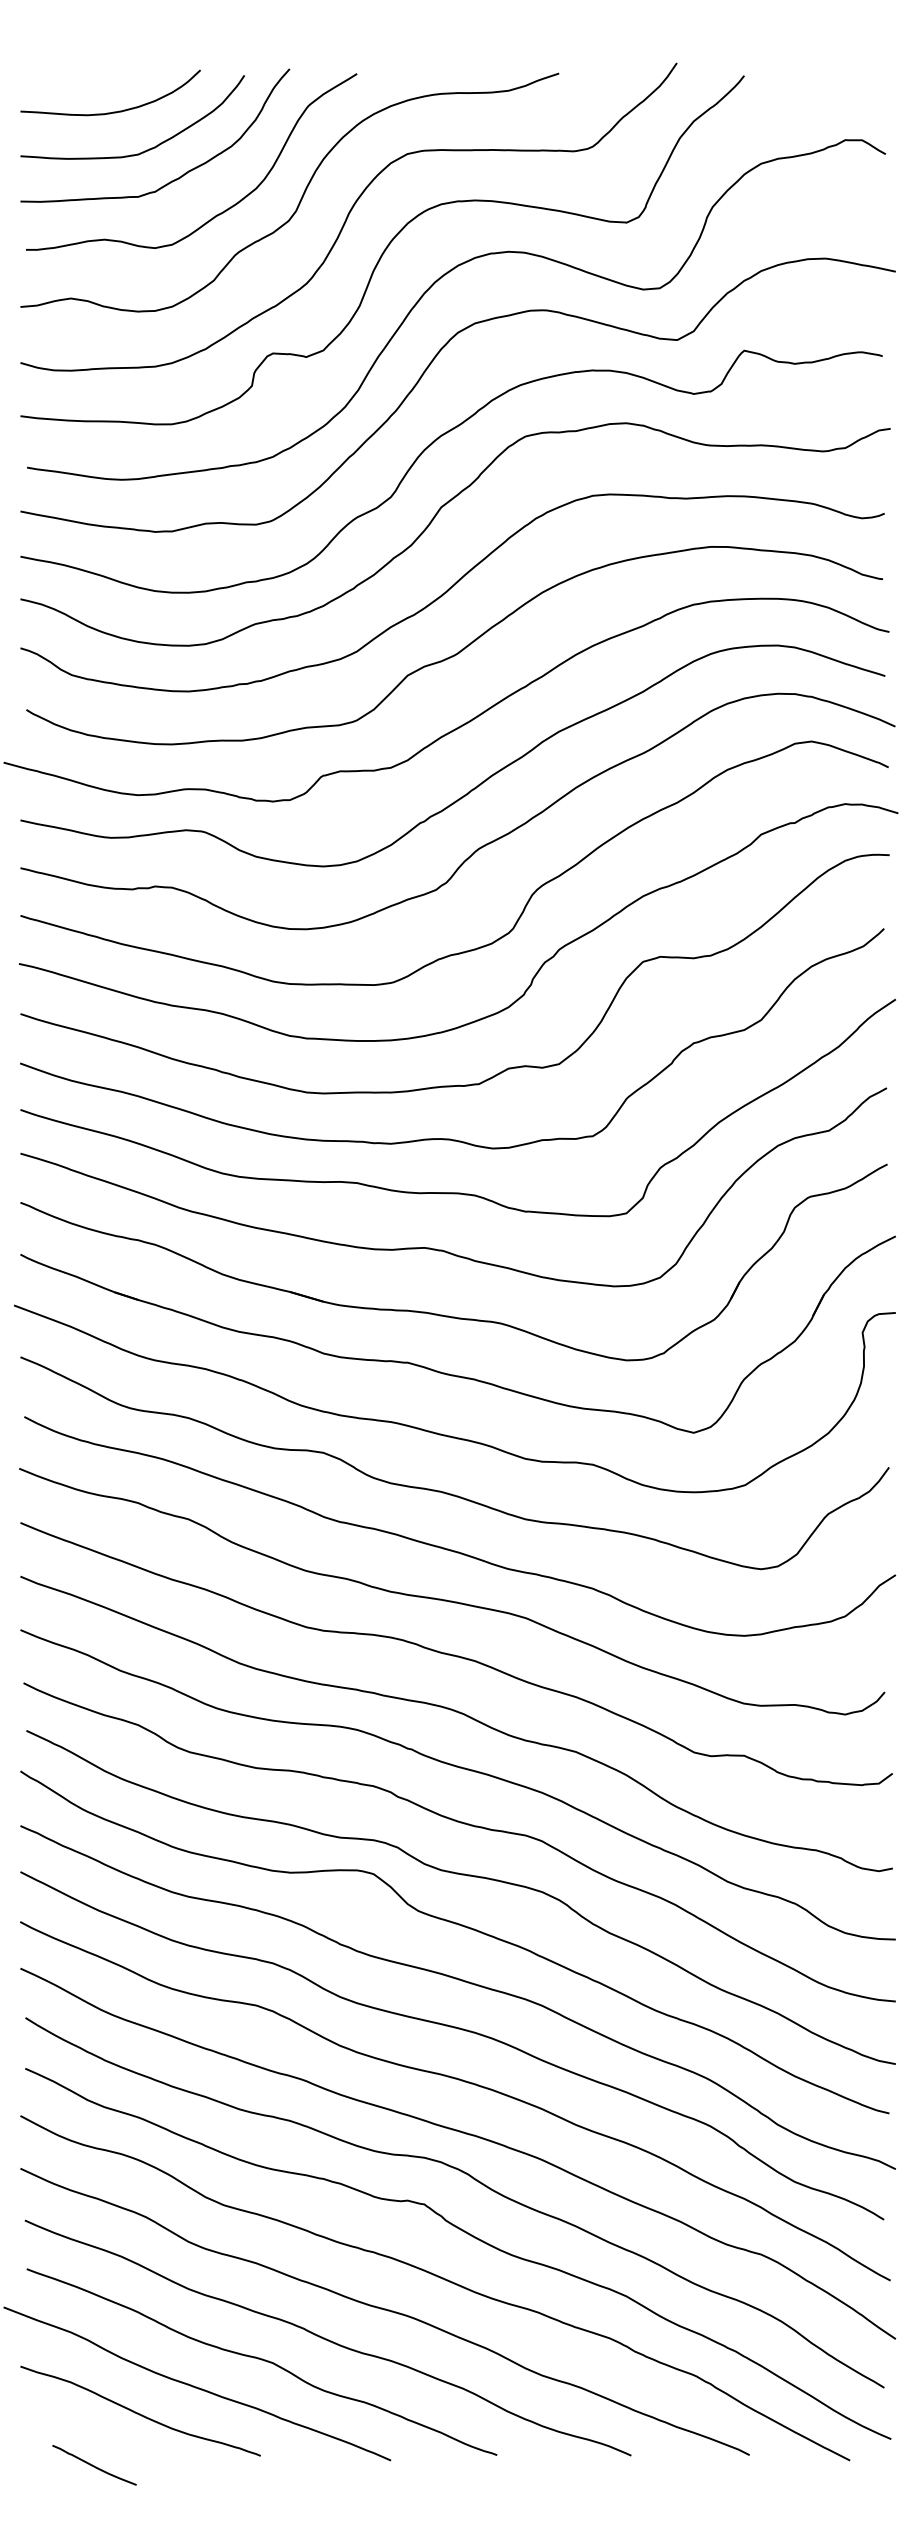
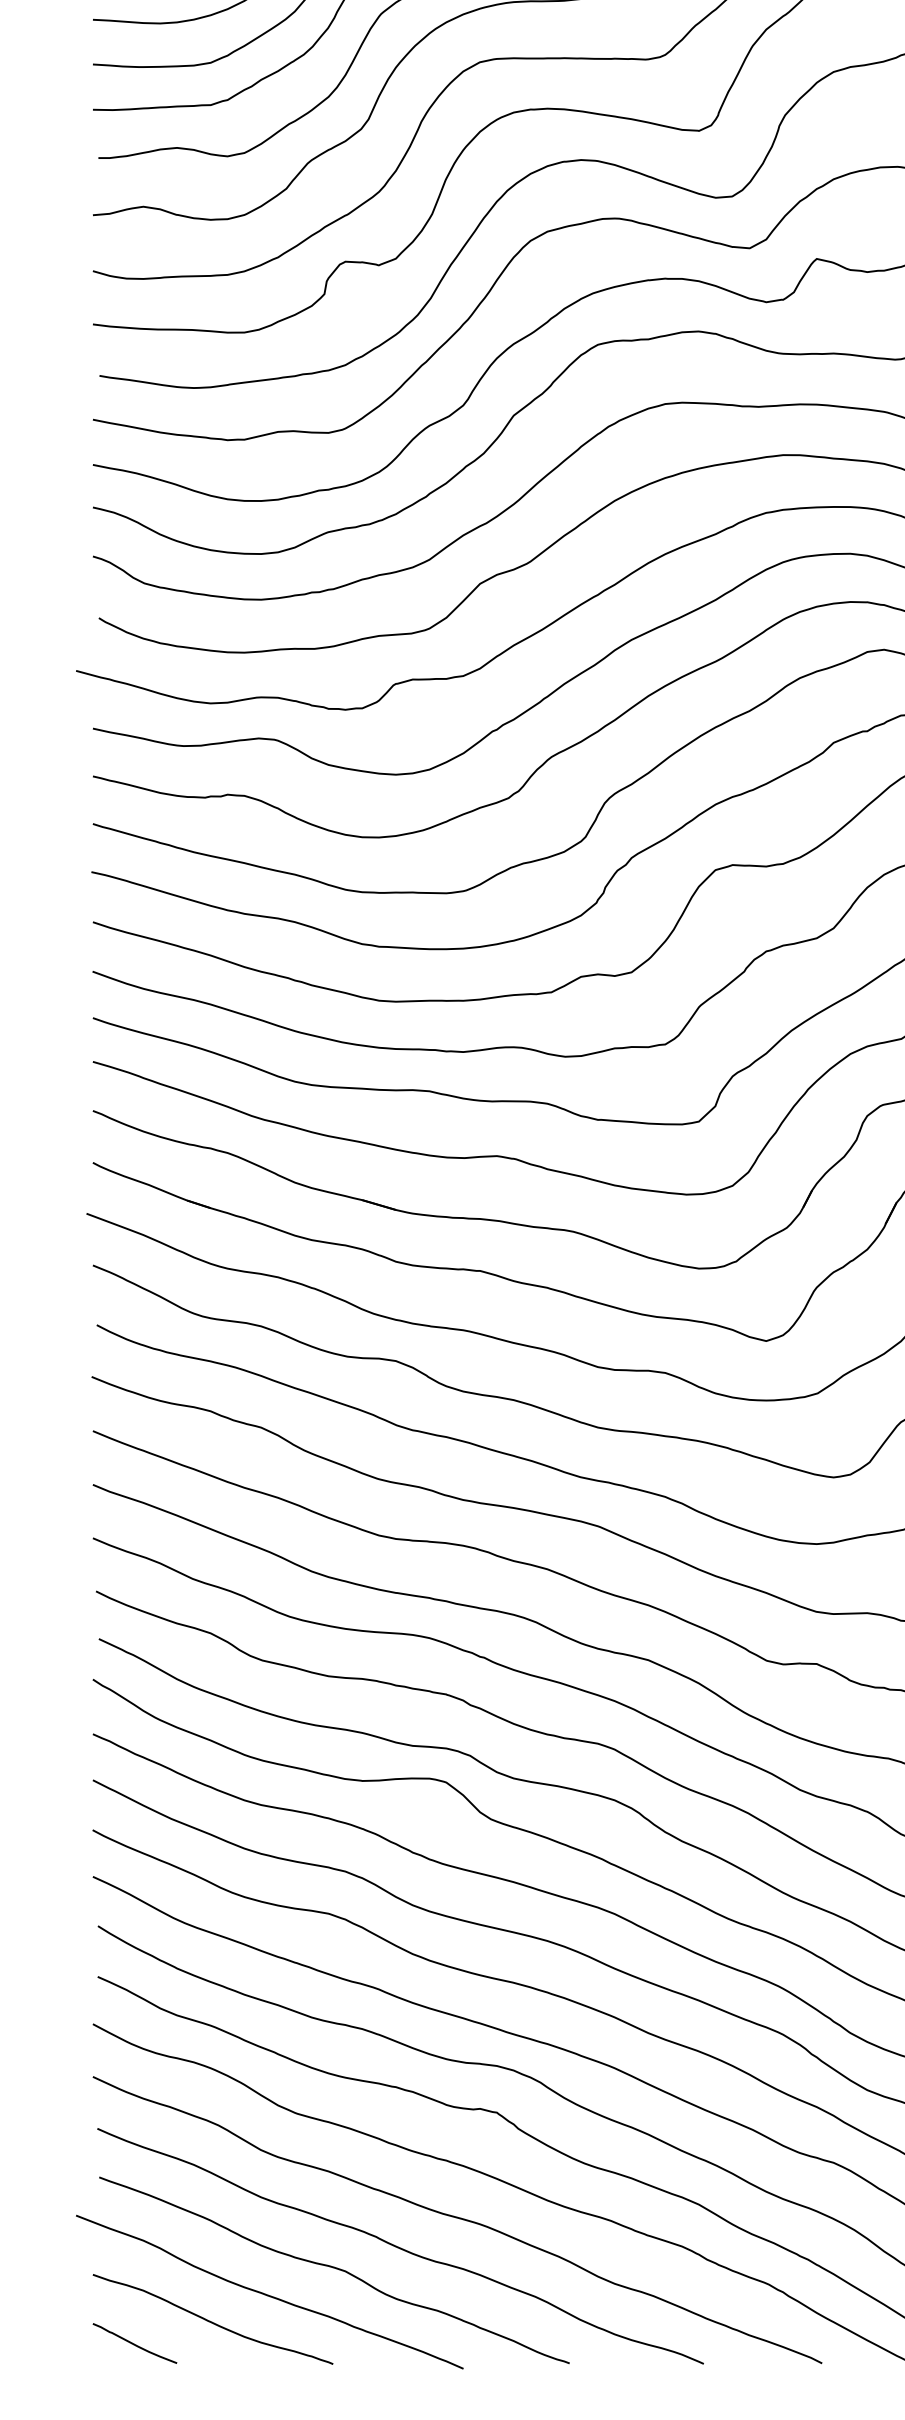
curve: (94, 2465) -> (134, 2343), moved

